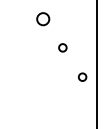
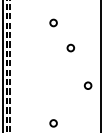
circle: (43, 18) -> (53, 22), size x0.62
circle: (81, 76) -> (87, 85), moved

